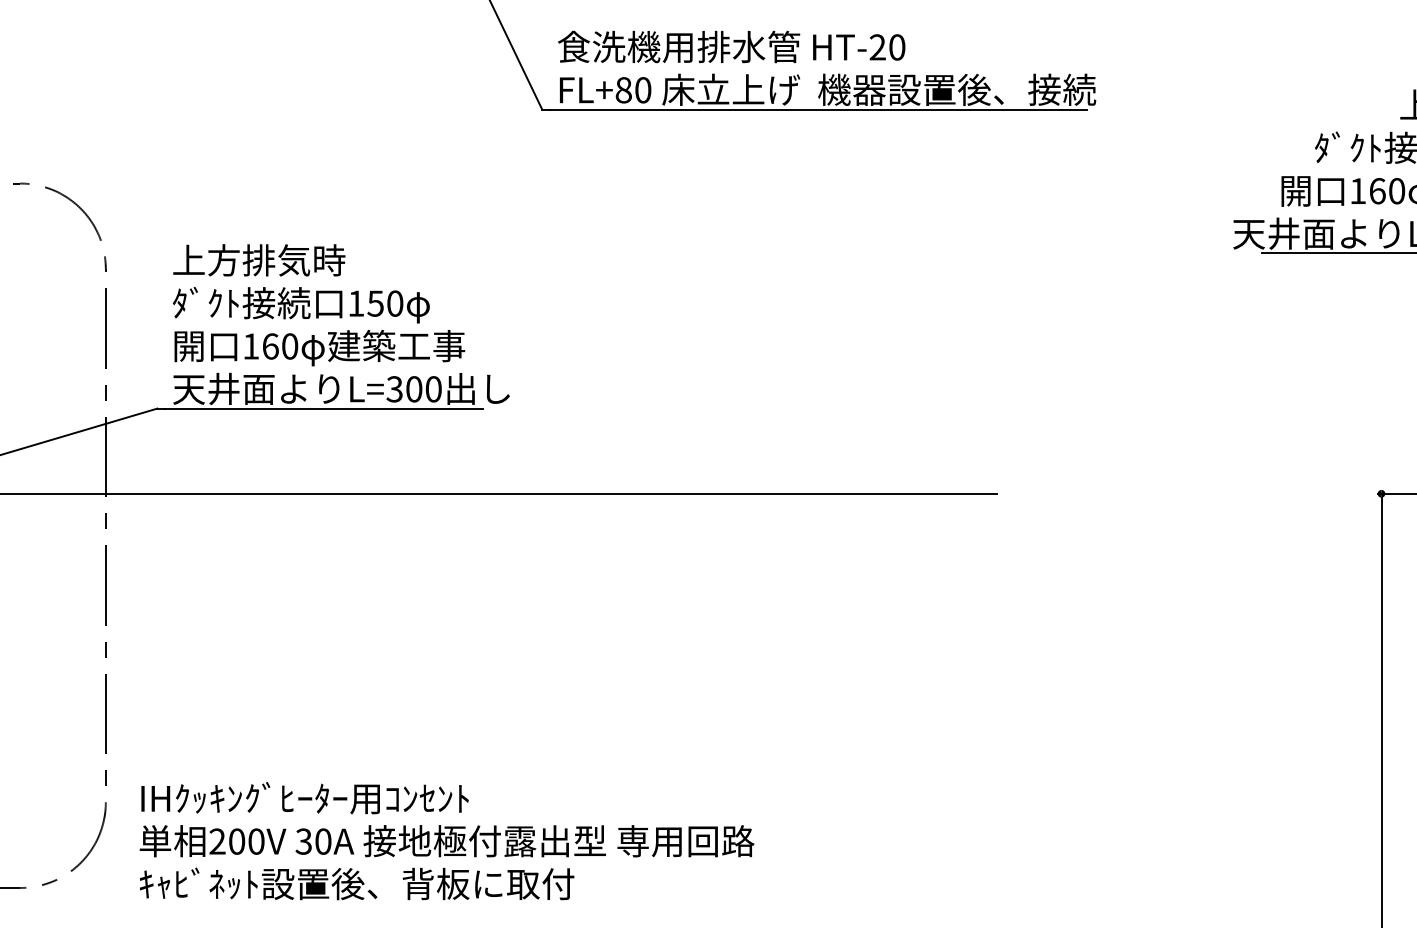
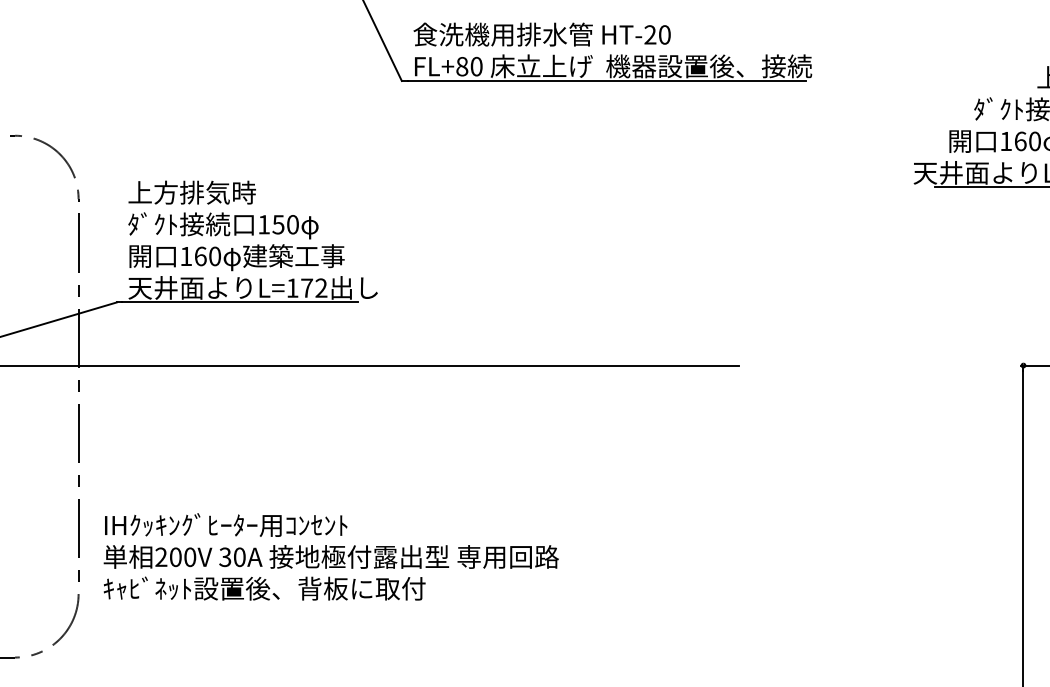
text: (413, 389) -> (306, 288), L=300 -> L=172
text: (446, 841) -> (330, 557), moved

